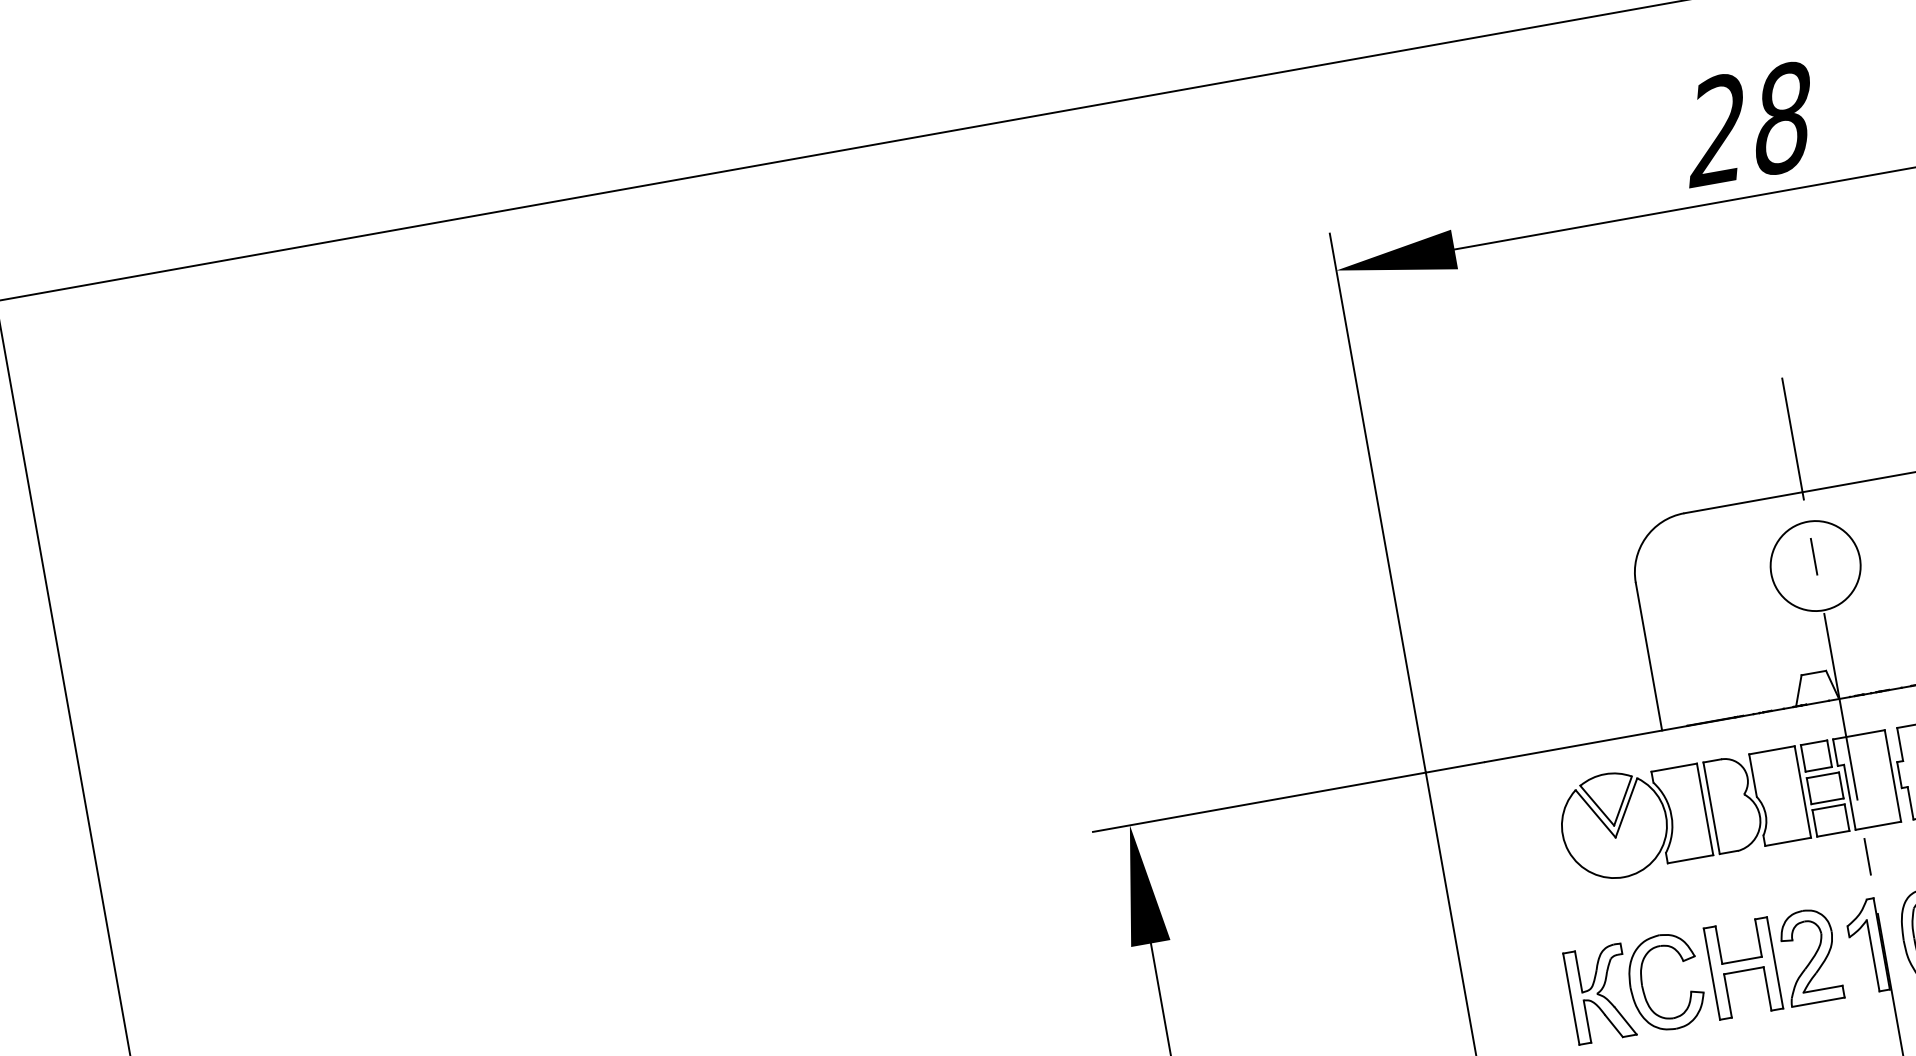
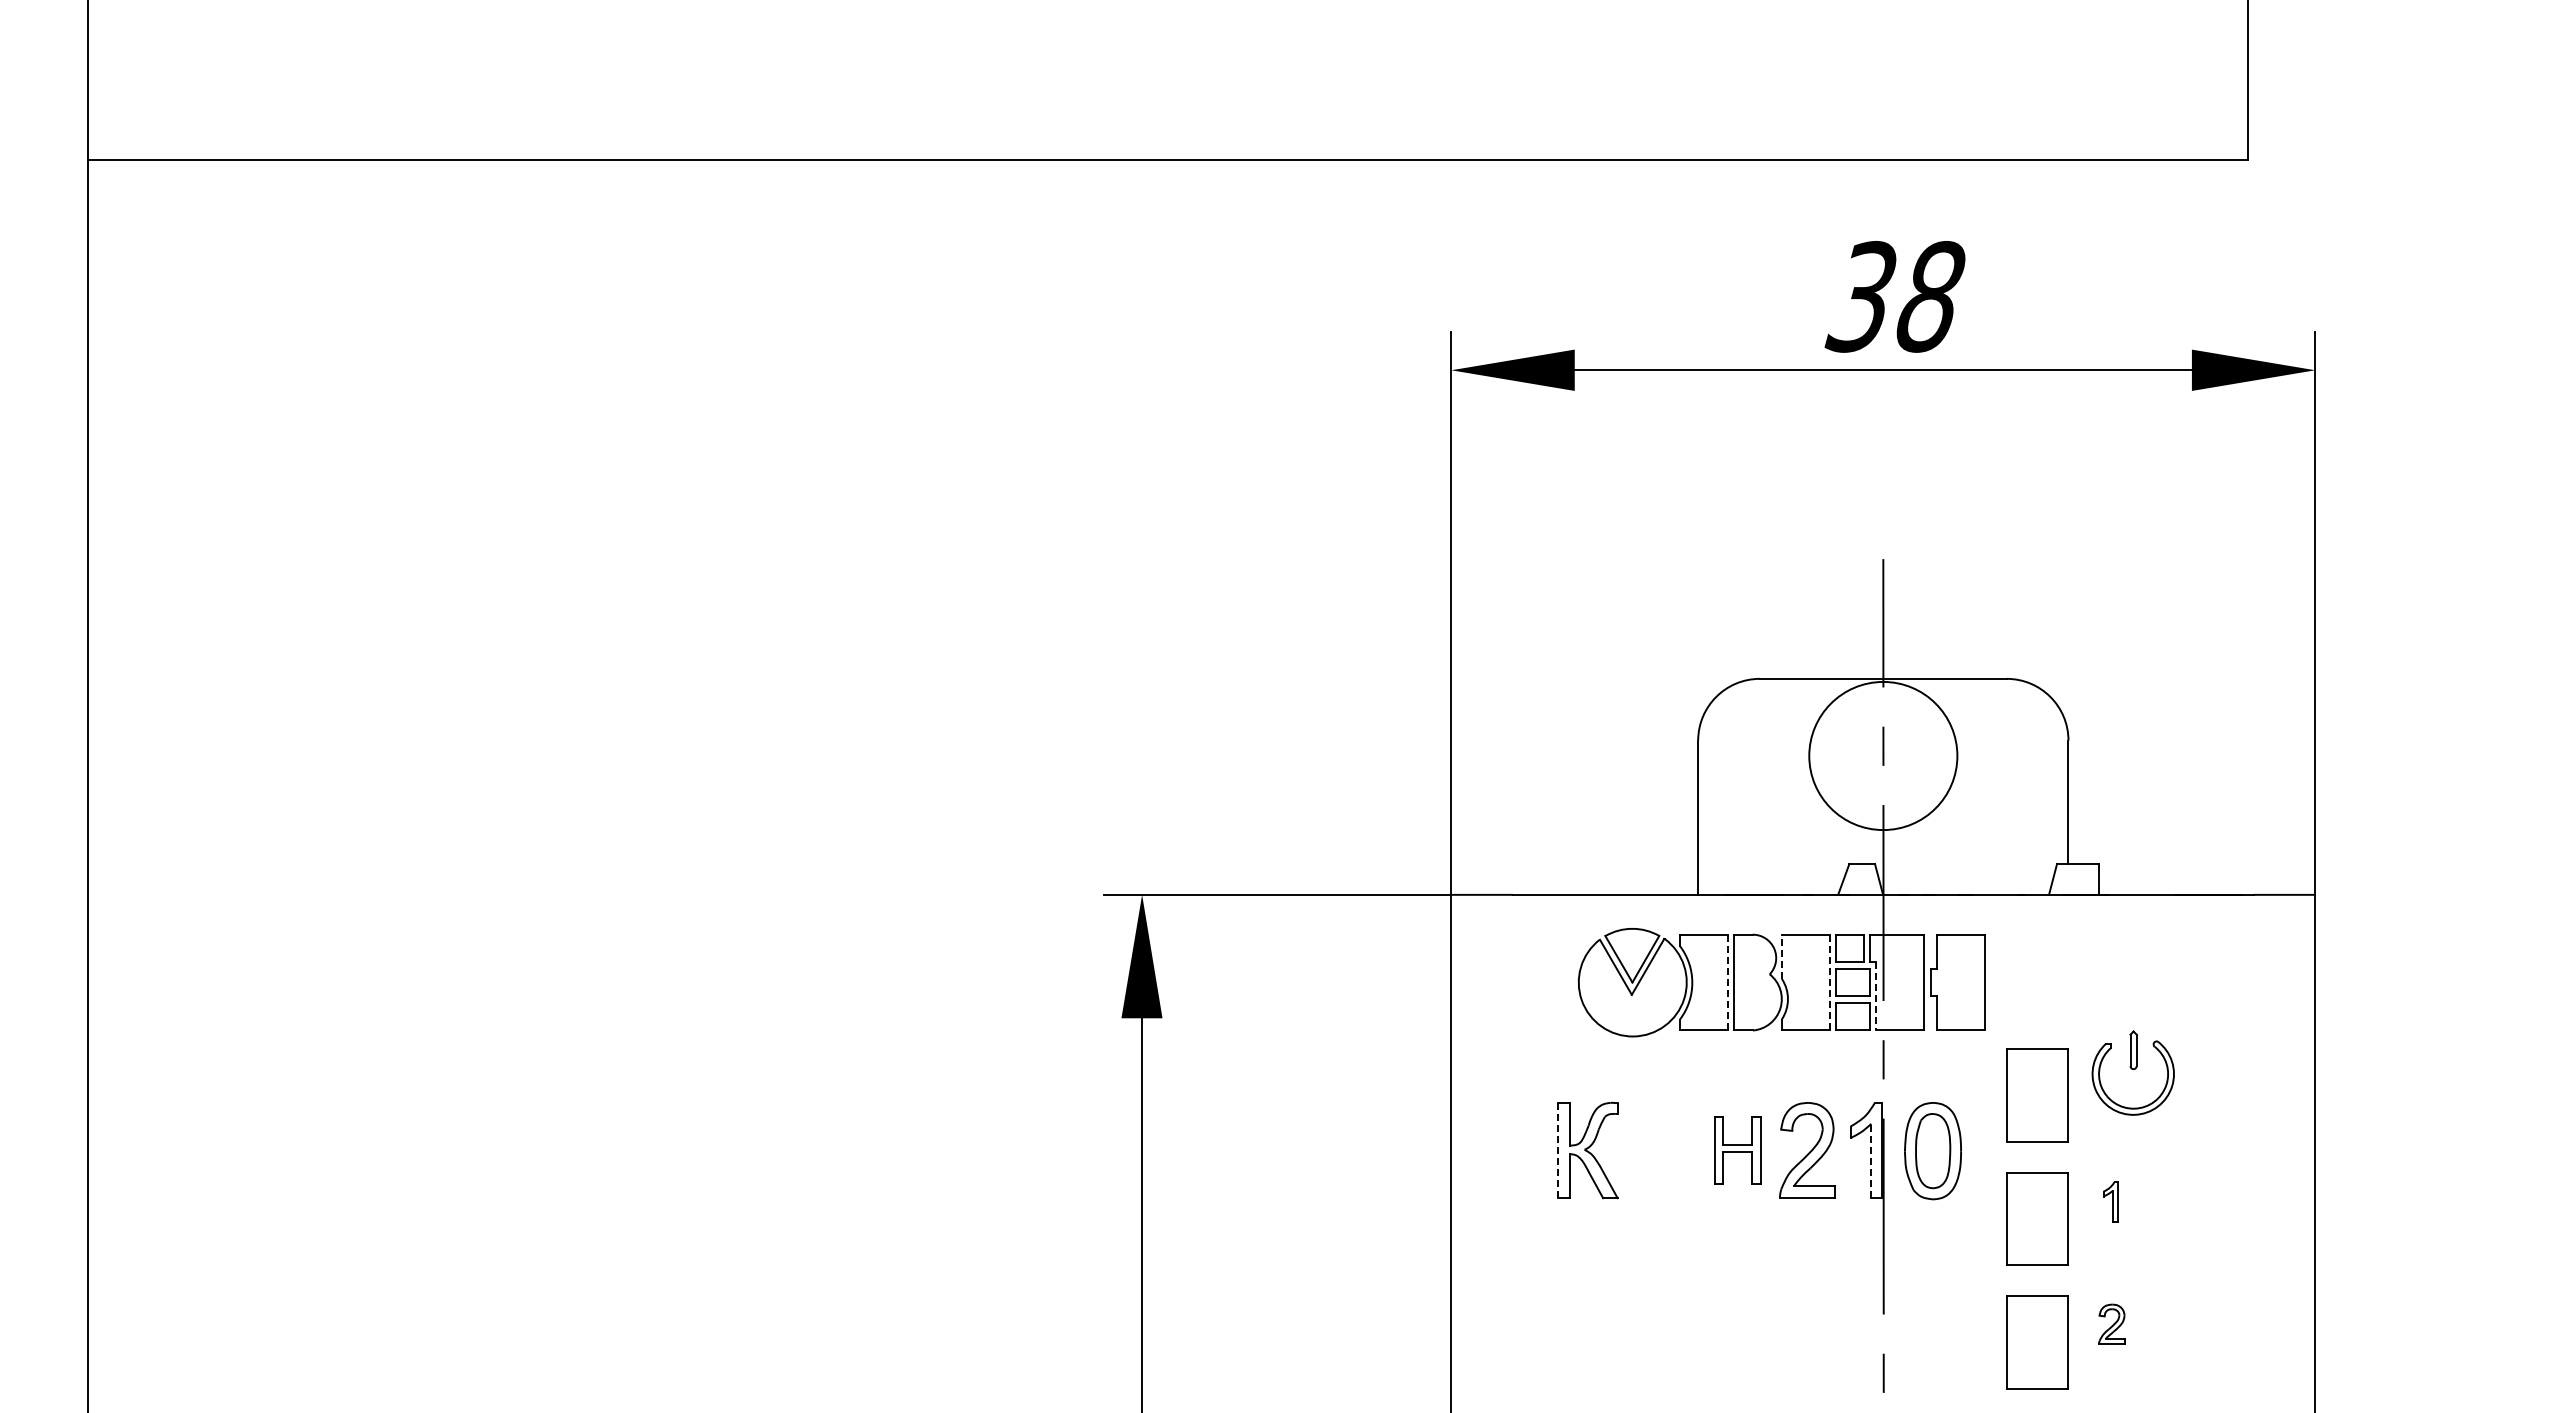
text: (1714, 130) -> (1859, 296), 28 -> 38
circle: (1815, 565) -> (1883, 755), size x1.6
line: (1753, 775) -> (1782, 956), solid -> dashed
line: (1802, 792) -> (1829, 982), solid -> dashed
line: (1850, 797) -> (1876, 996), solid -> dashed
line: (1705, 809) -> (1727, 982), solid -> dashed
line: (1873, 955) -> (1871, 1160), solid -> dashed
part: (1743, 968) -> (1737, 1150), size x0.7
part: (1644, 991) -> (1633, 1155), removed
line: (1571, 999) -> (1557, 1150), solid -> dashed

